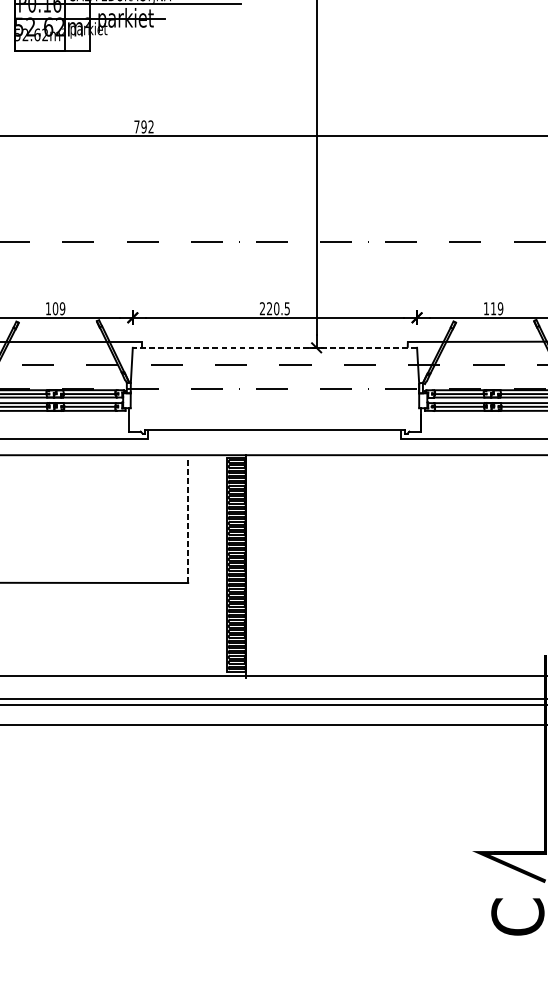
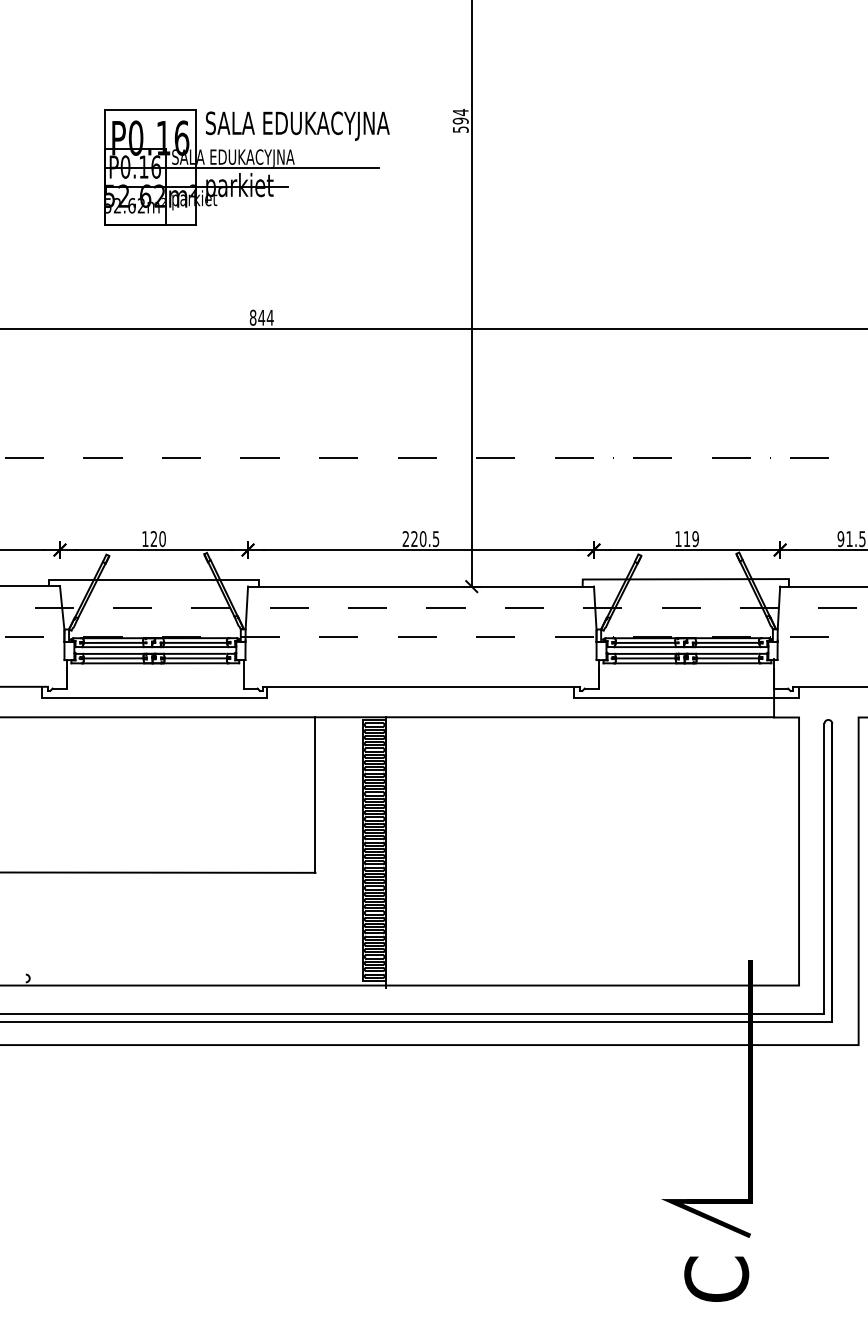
text: (143, 126) -> (261, 317), 792 -> 844
text: (58, 309) -> (157, 539), 109 -> 120
line: (275, 347) -> (421, 586), dashed -> solid
line: (188, 519) -> (315, 795), dashed -> solid

